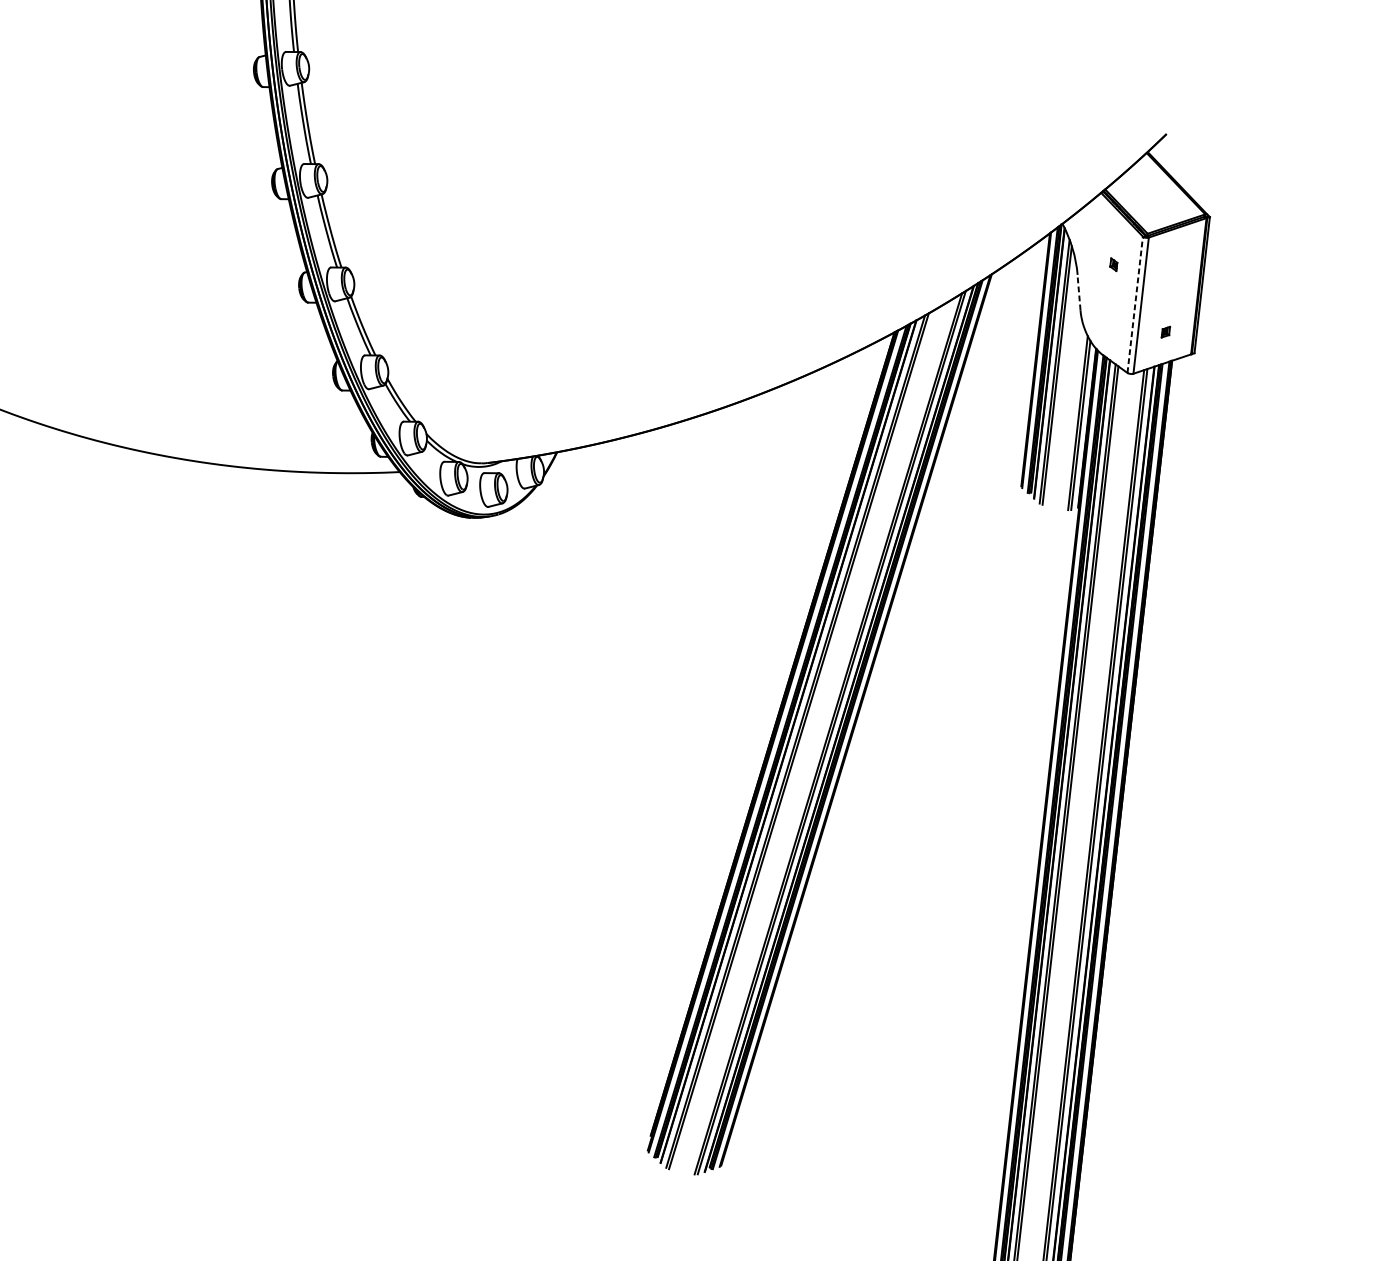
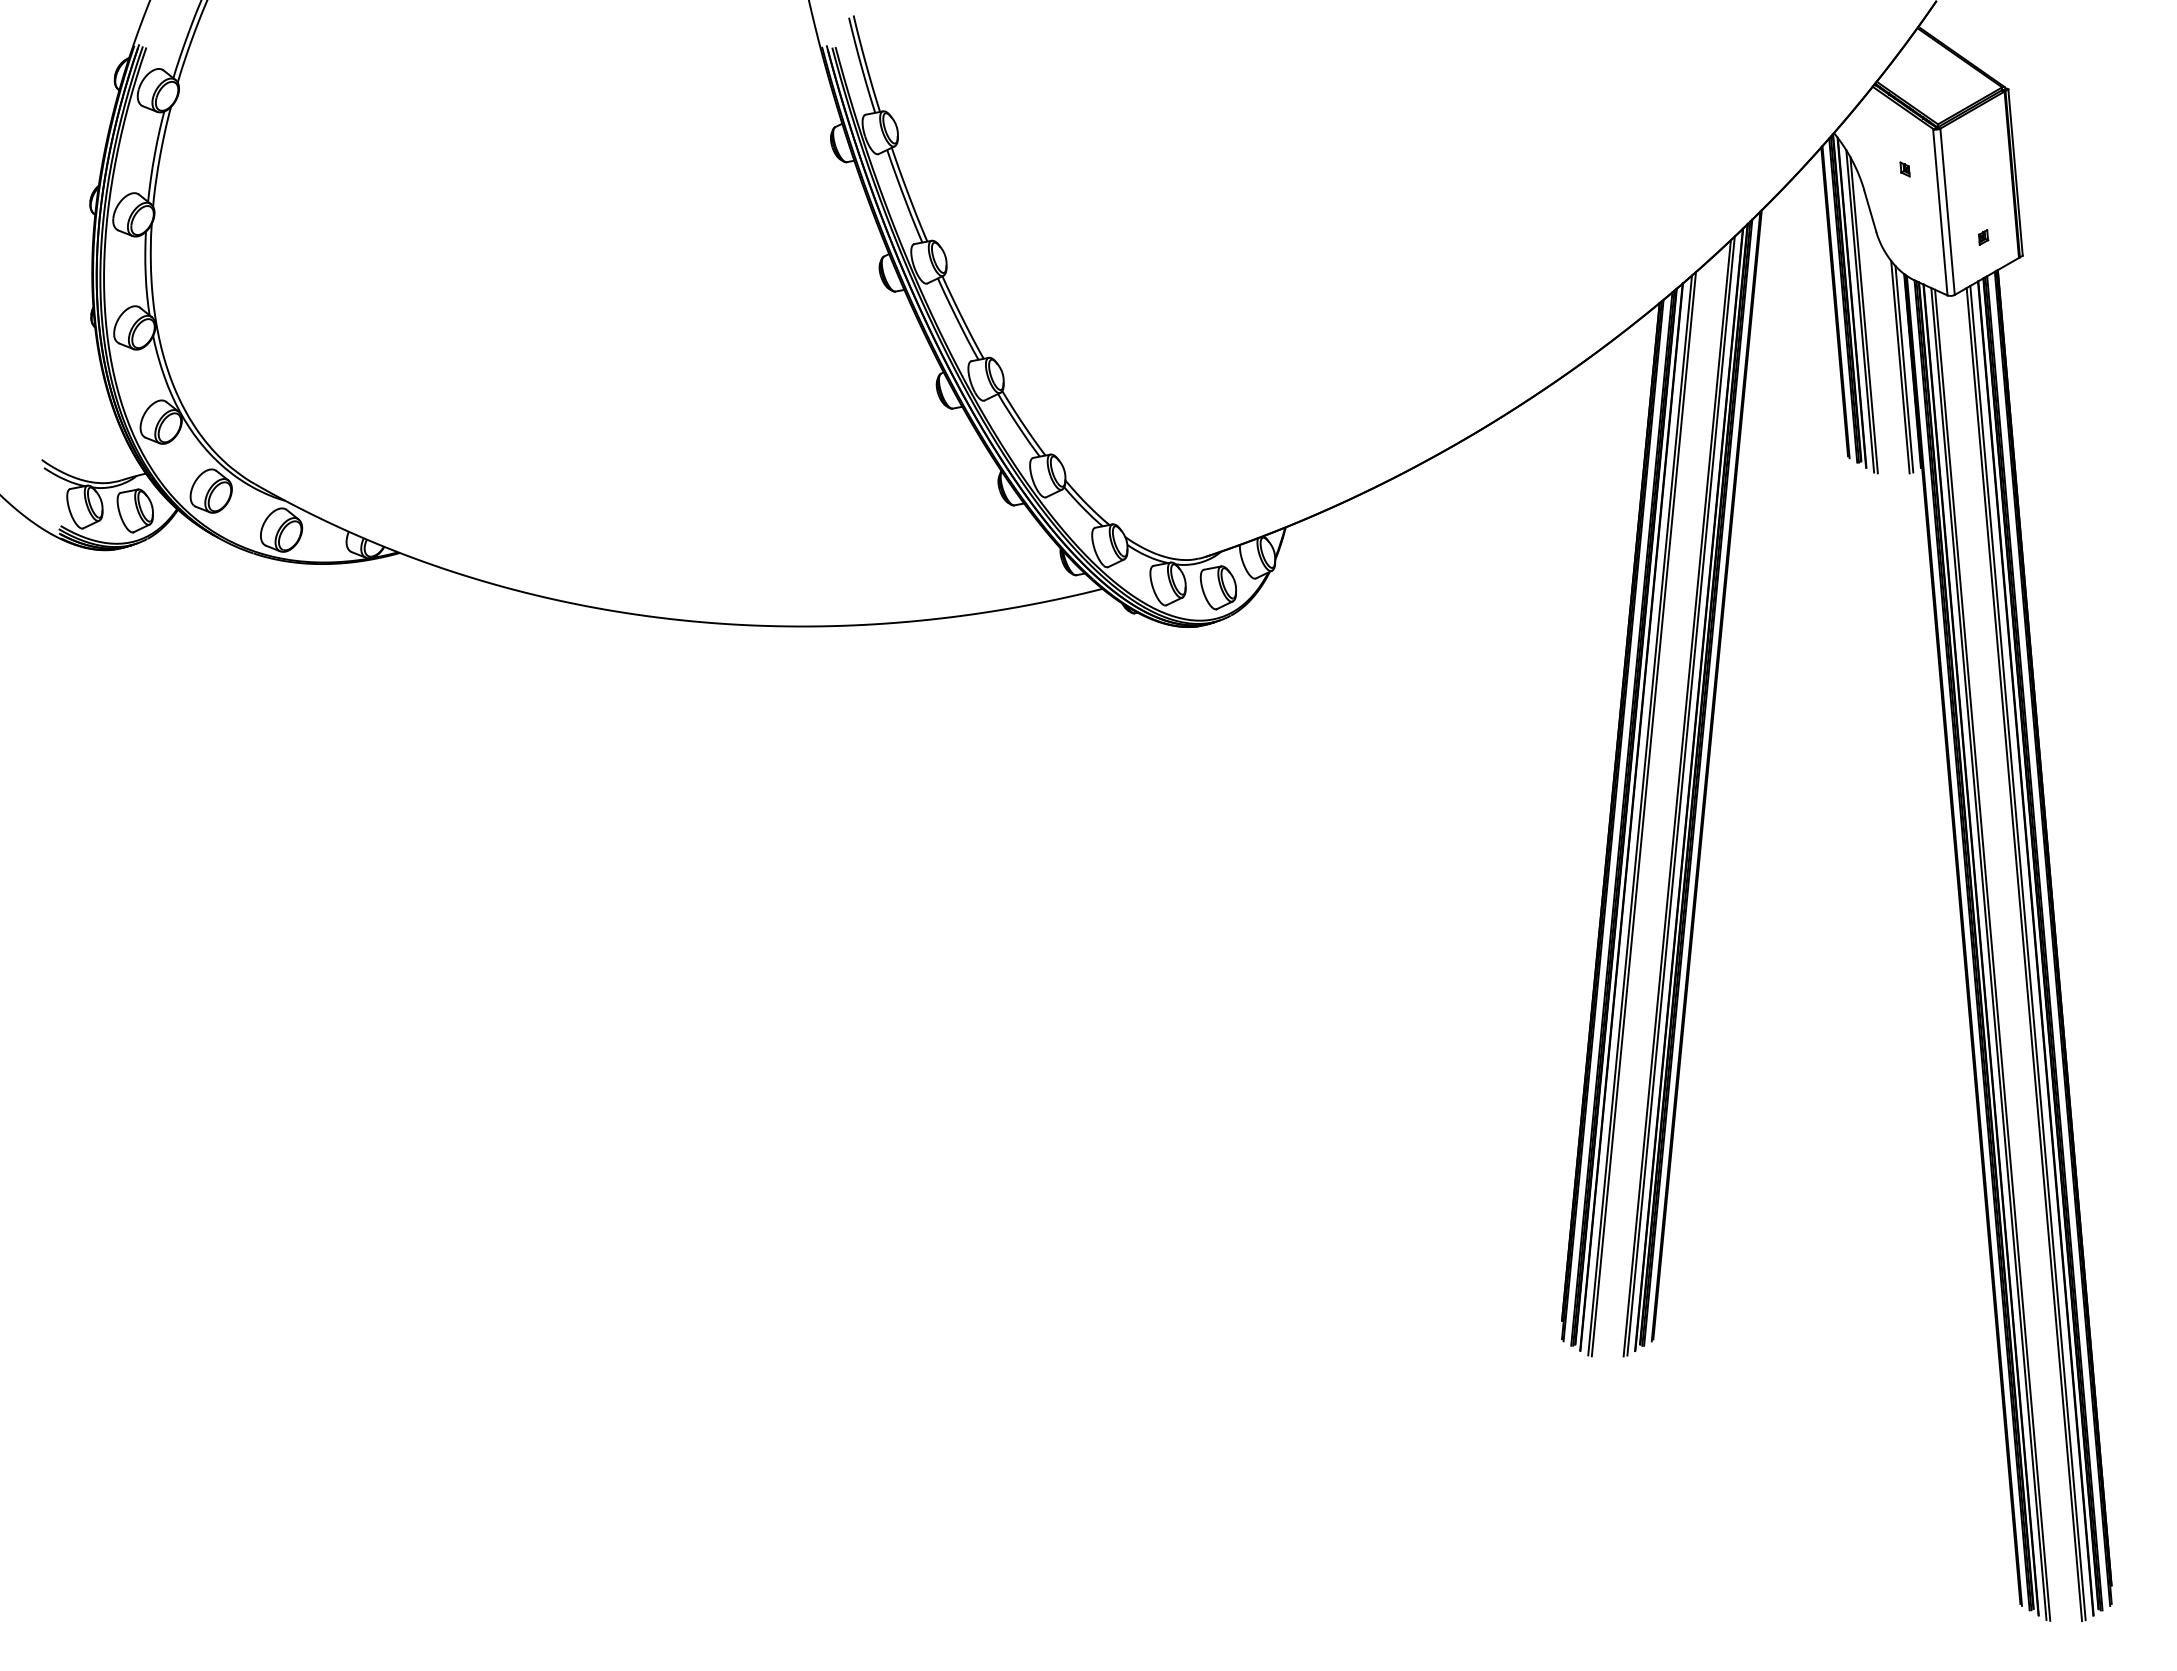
line: (1079, 292) -> (1870, 211), dashed -> solid
line: (1135, 304) -> (1940, 211), dashed -> solid

